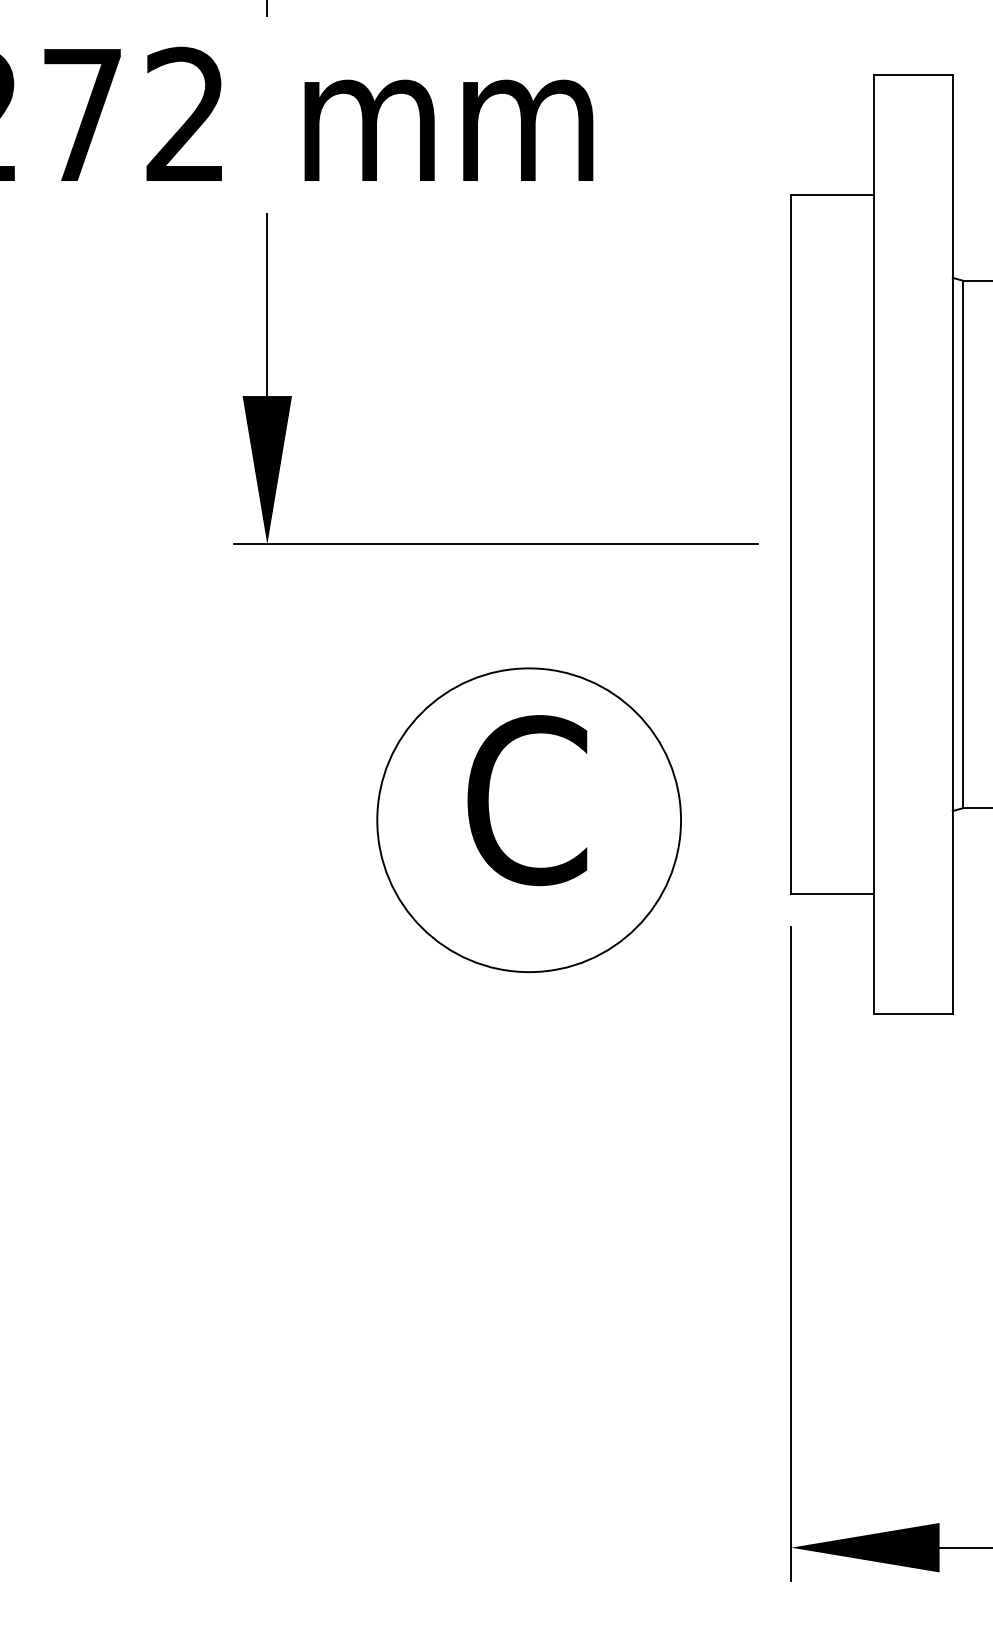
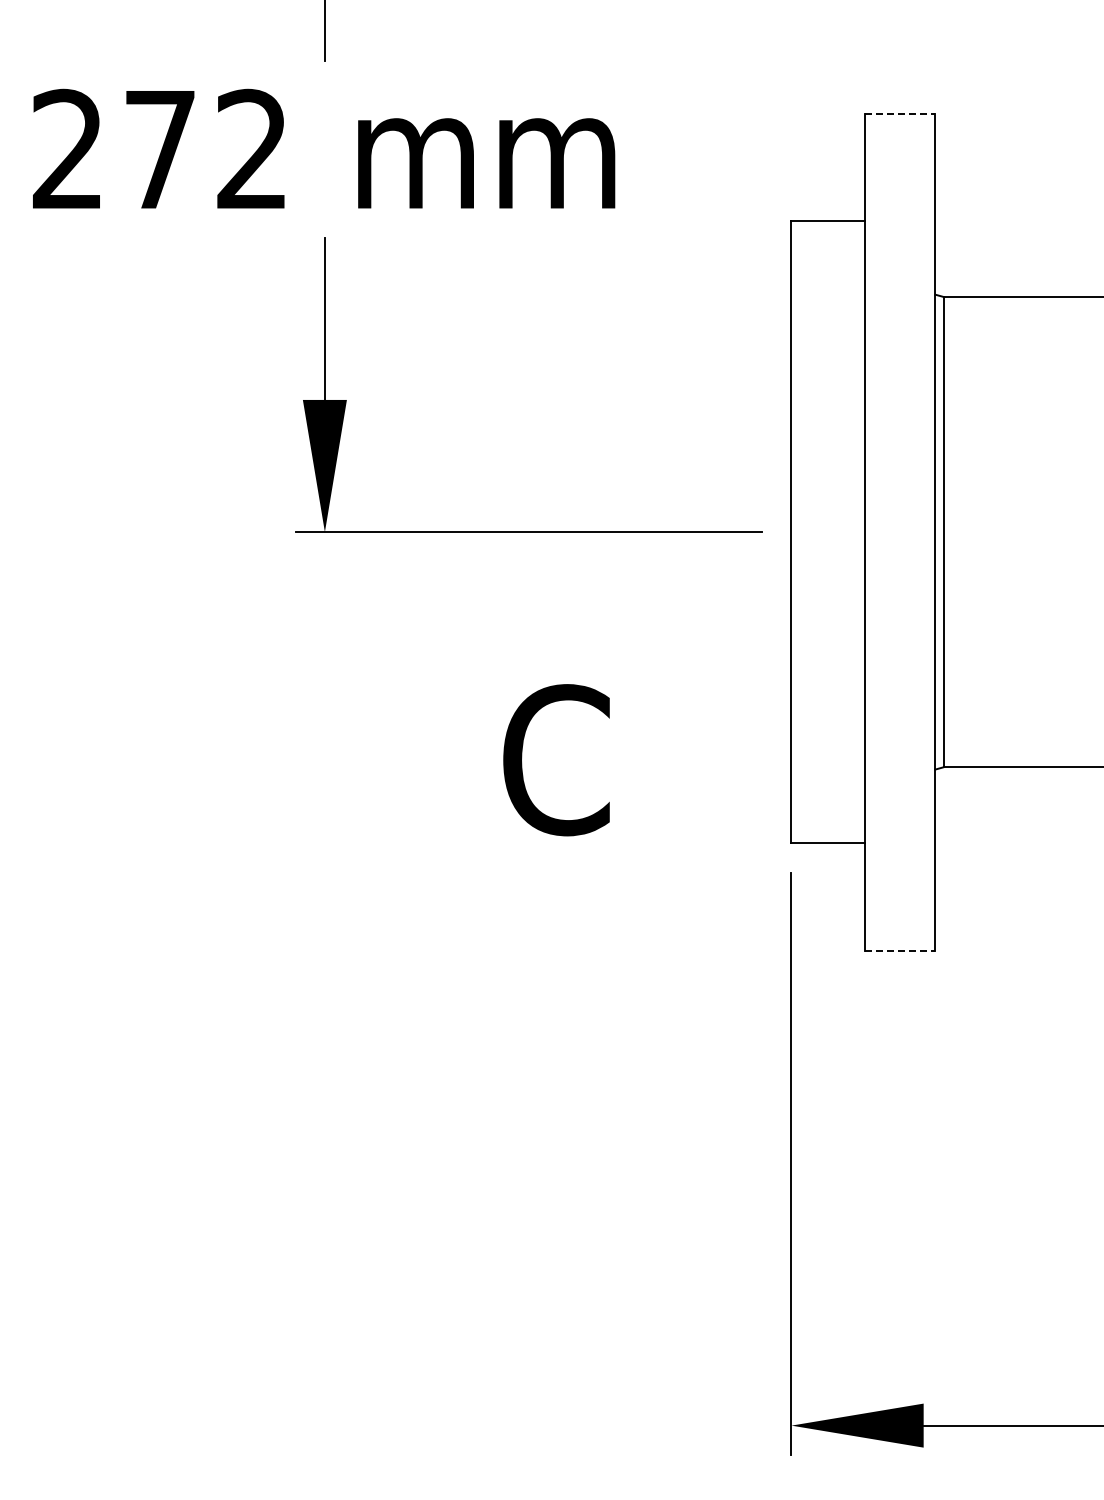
line: (913, 74) -> (900, 113), solid -> dashed
circle: (529, 819) -> (558, 777), removed
line: (913, 1014) -> (900, 950), solid -> dashed

